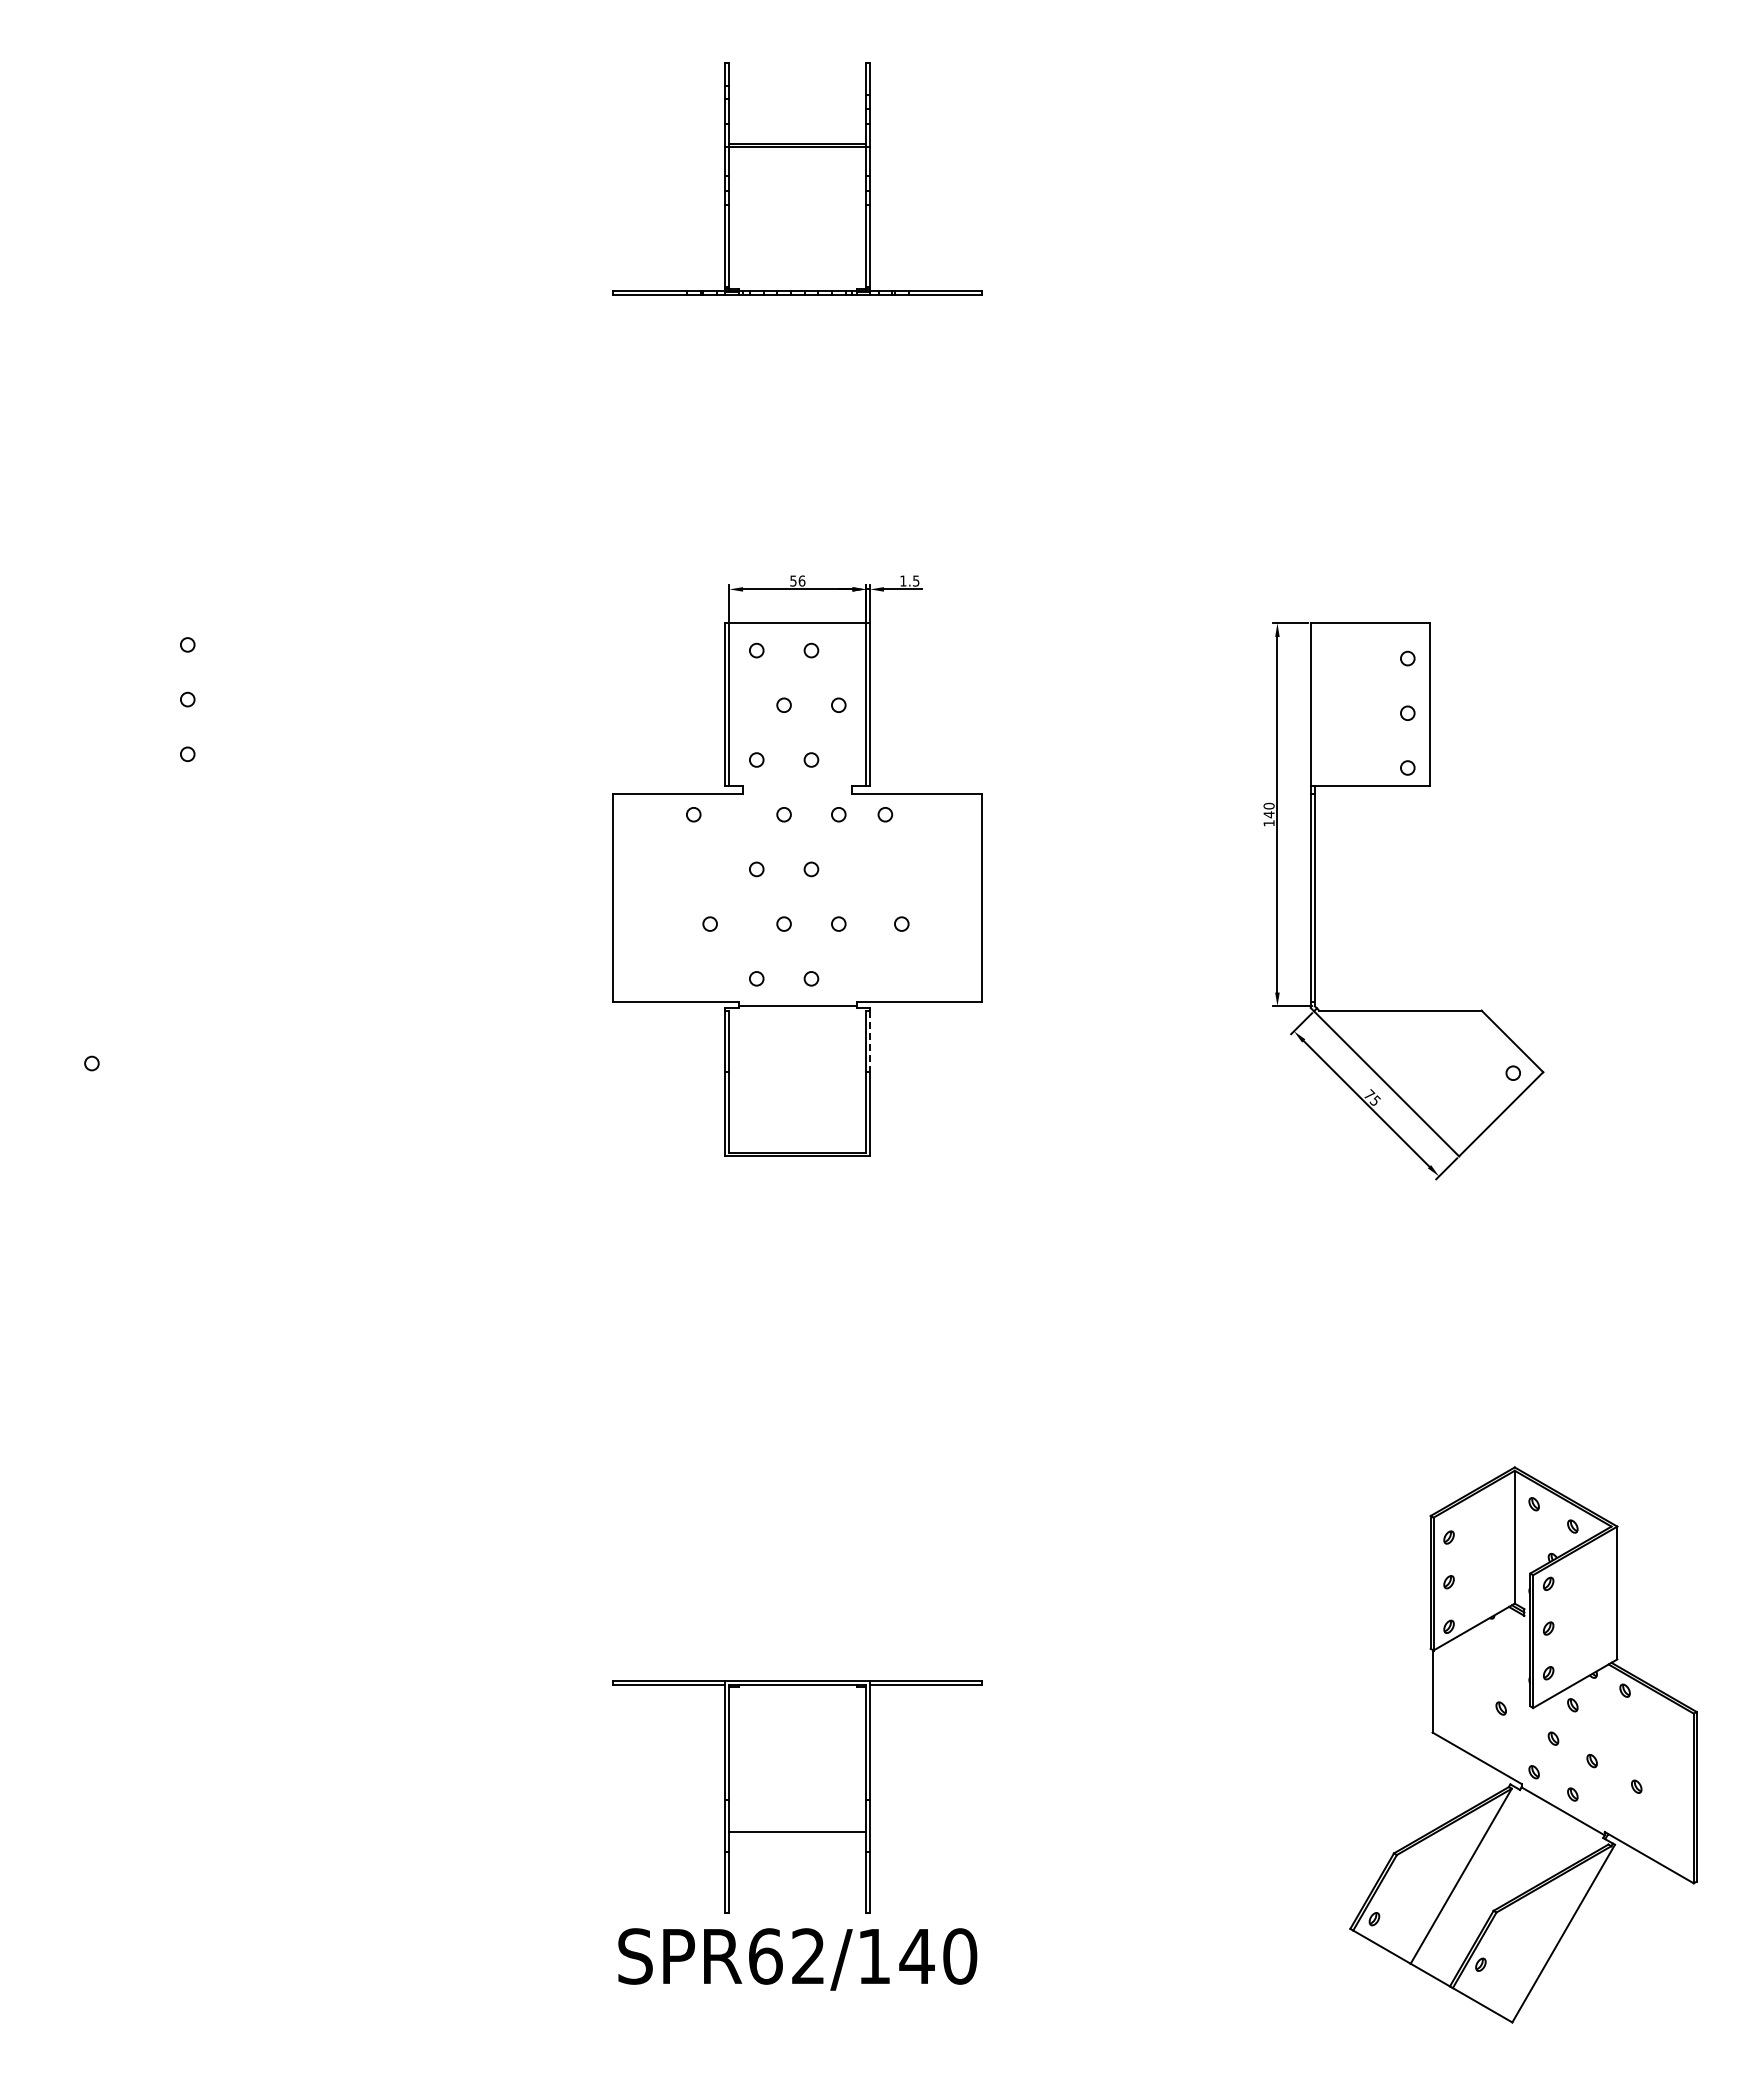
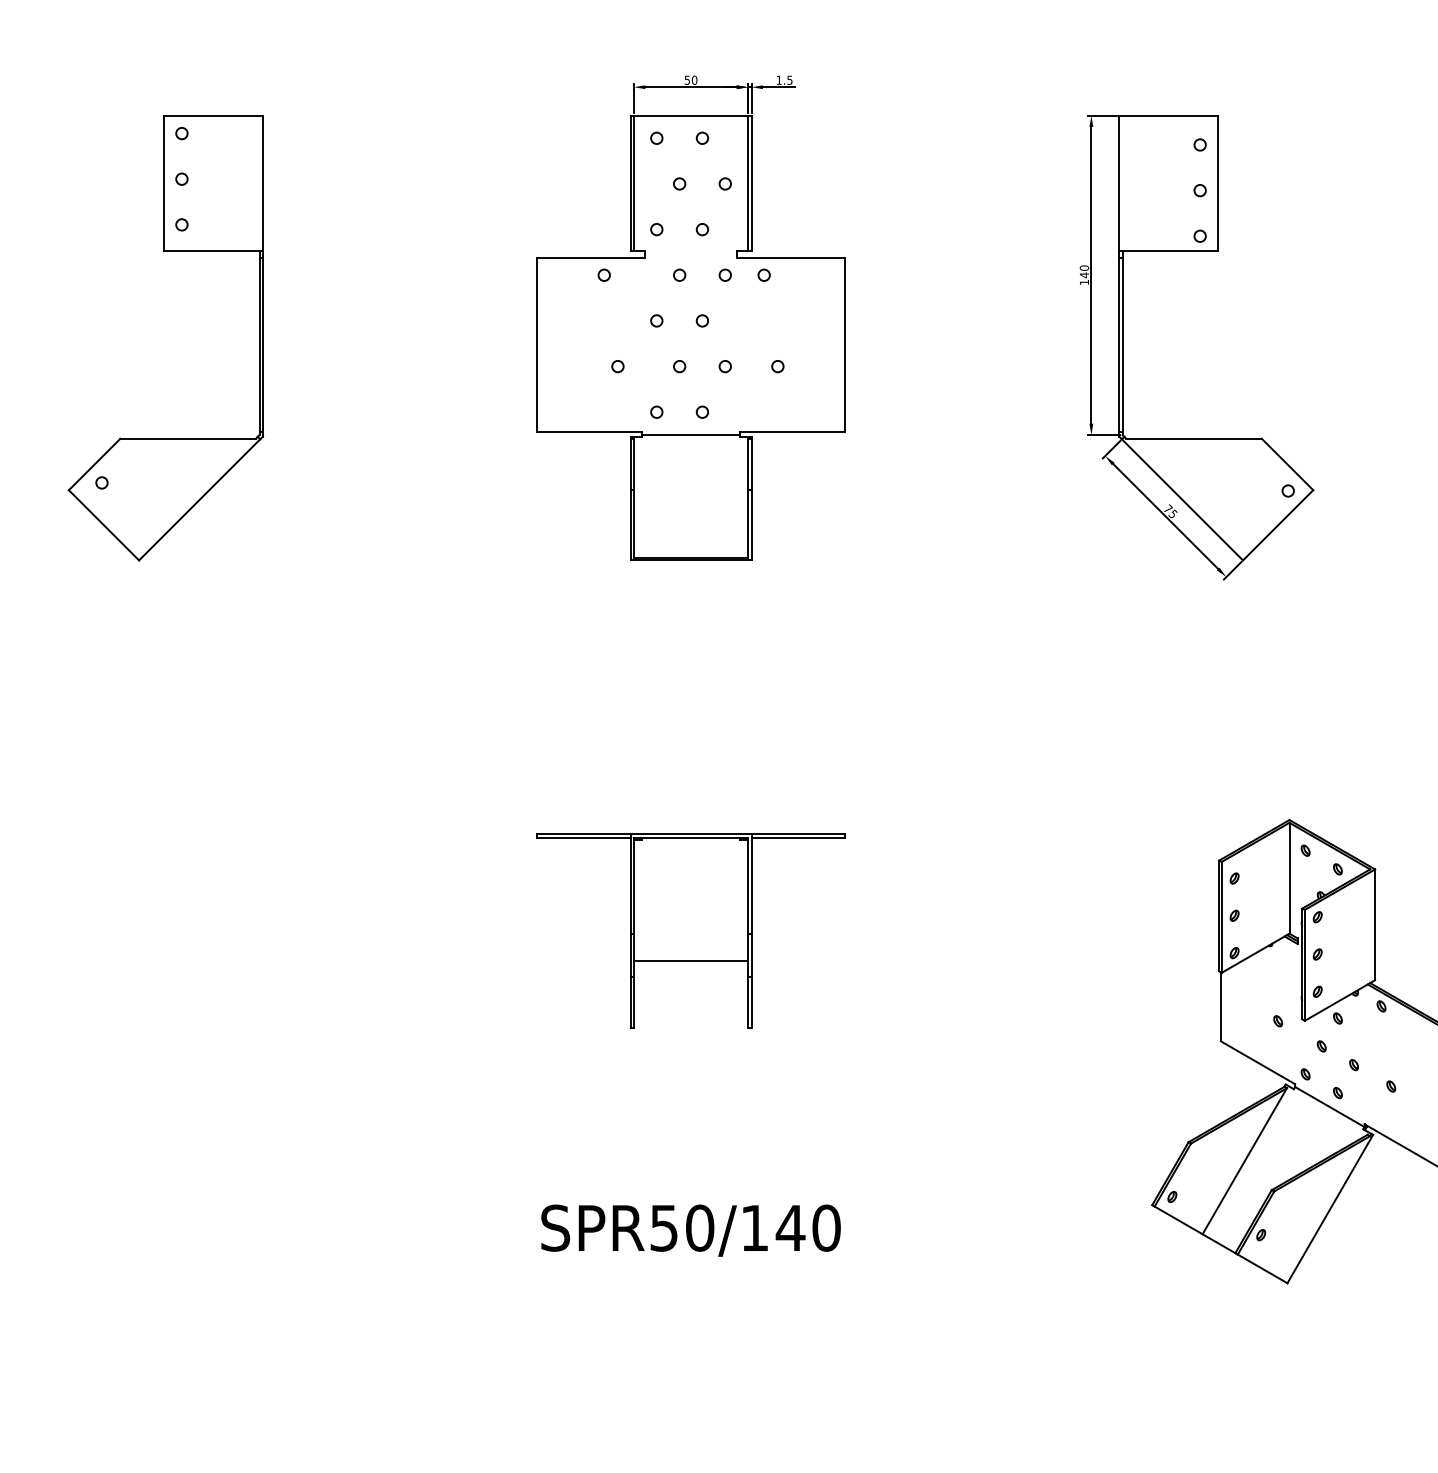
text: (801, 580) -> (694, 79), 56 -> 50
part: (168, 786) -> (165, 251), added
line: (870, 1041) -> (751, 464), dashed -> solid
part: (797, 1796) -> (690, 931), moved
text: (787, 1956) -> (682, 1228), SPR62/140 -> SPR50/140

